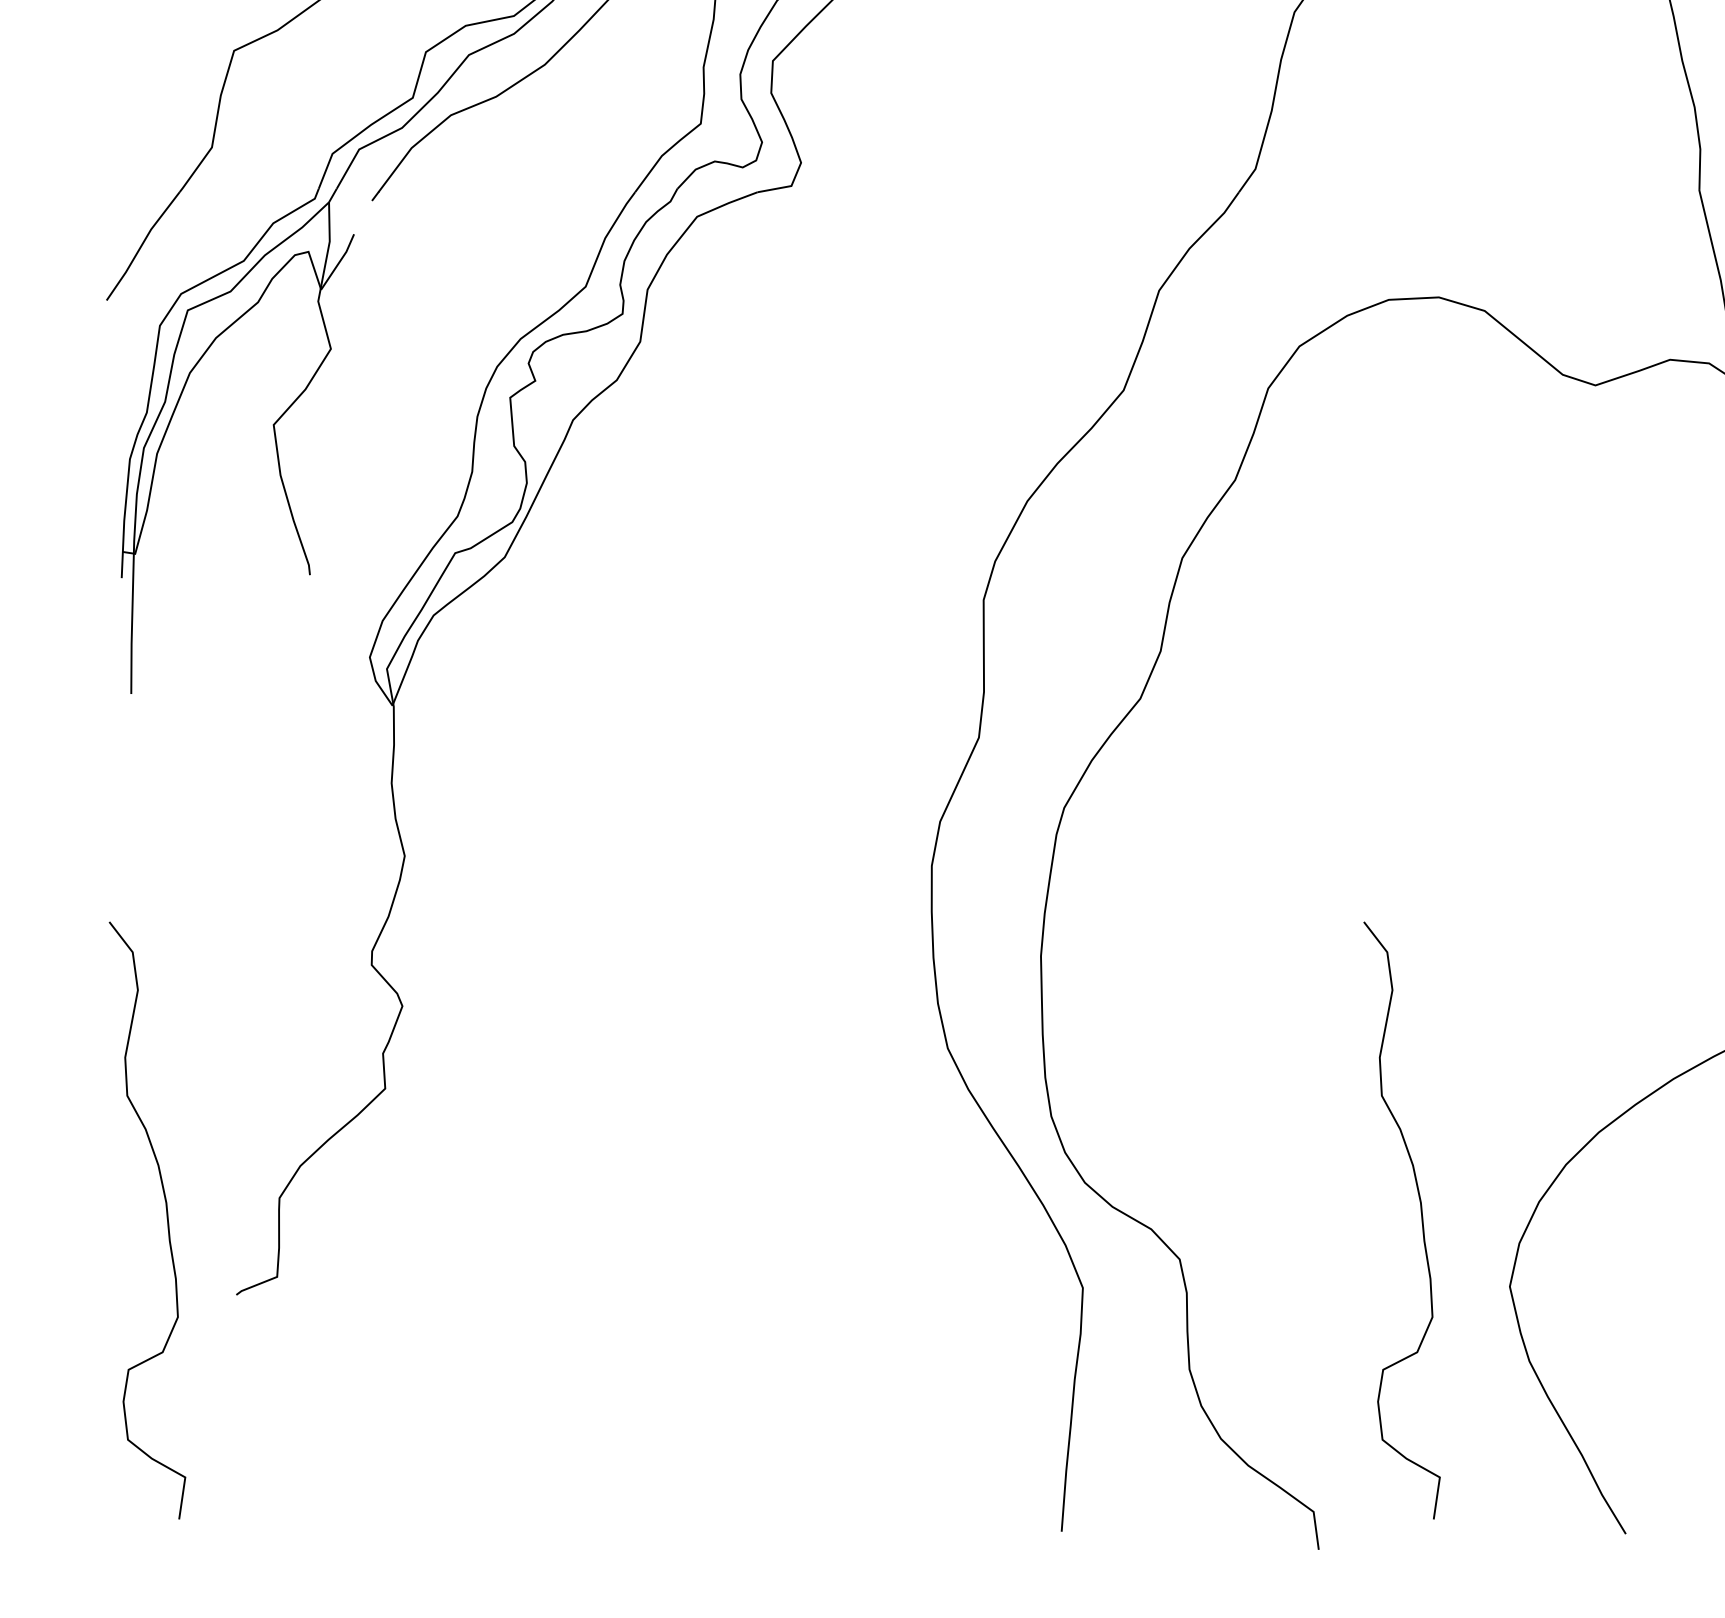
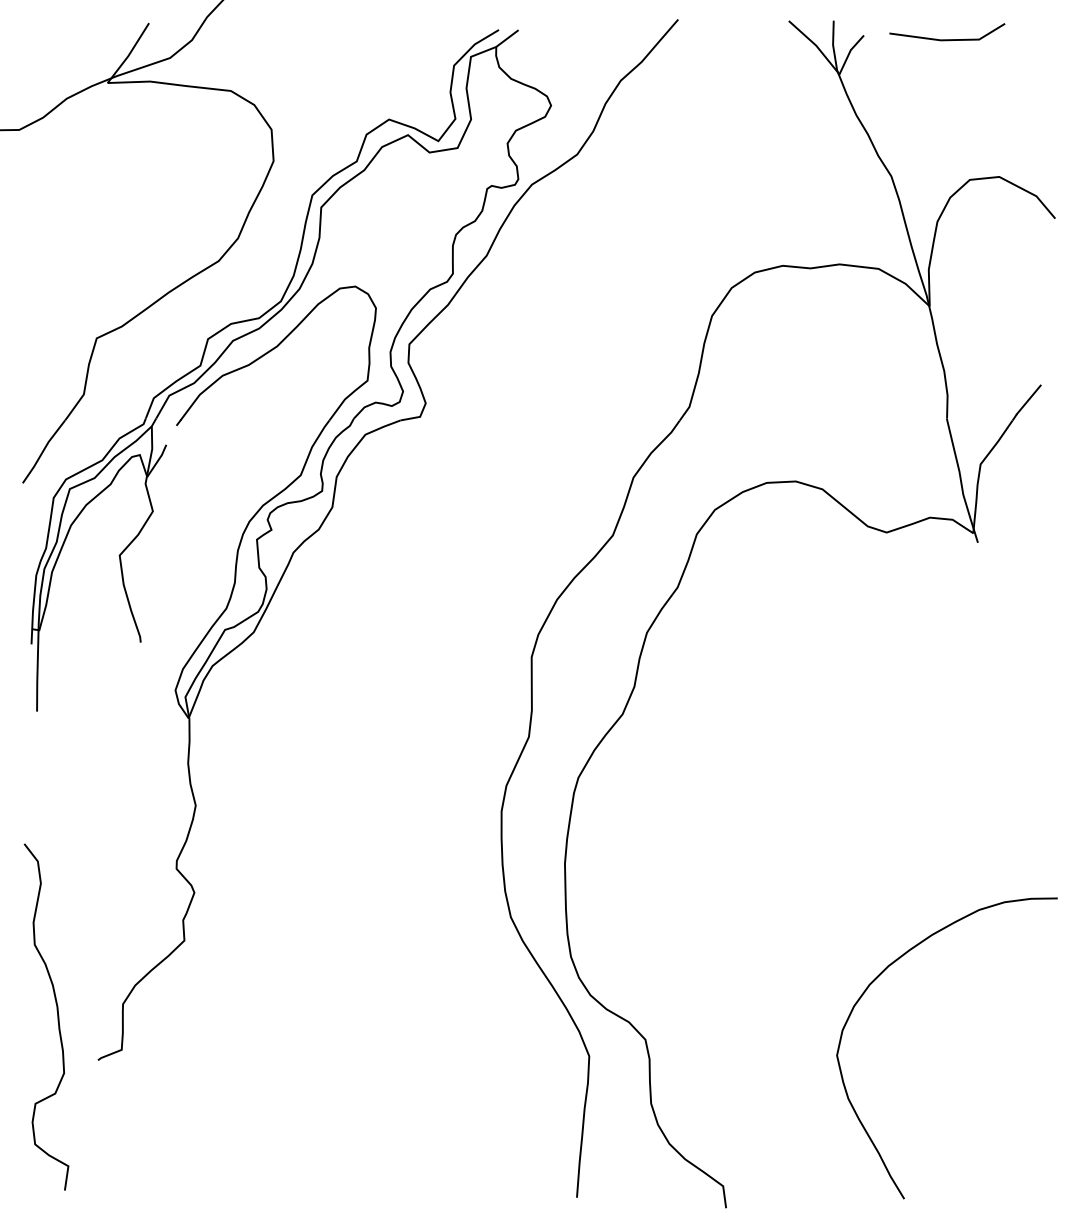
curve: (1421, 1219) -> (785, 1016), removed

